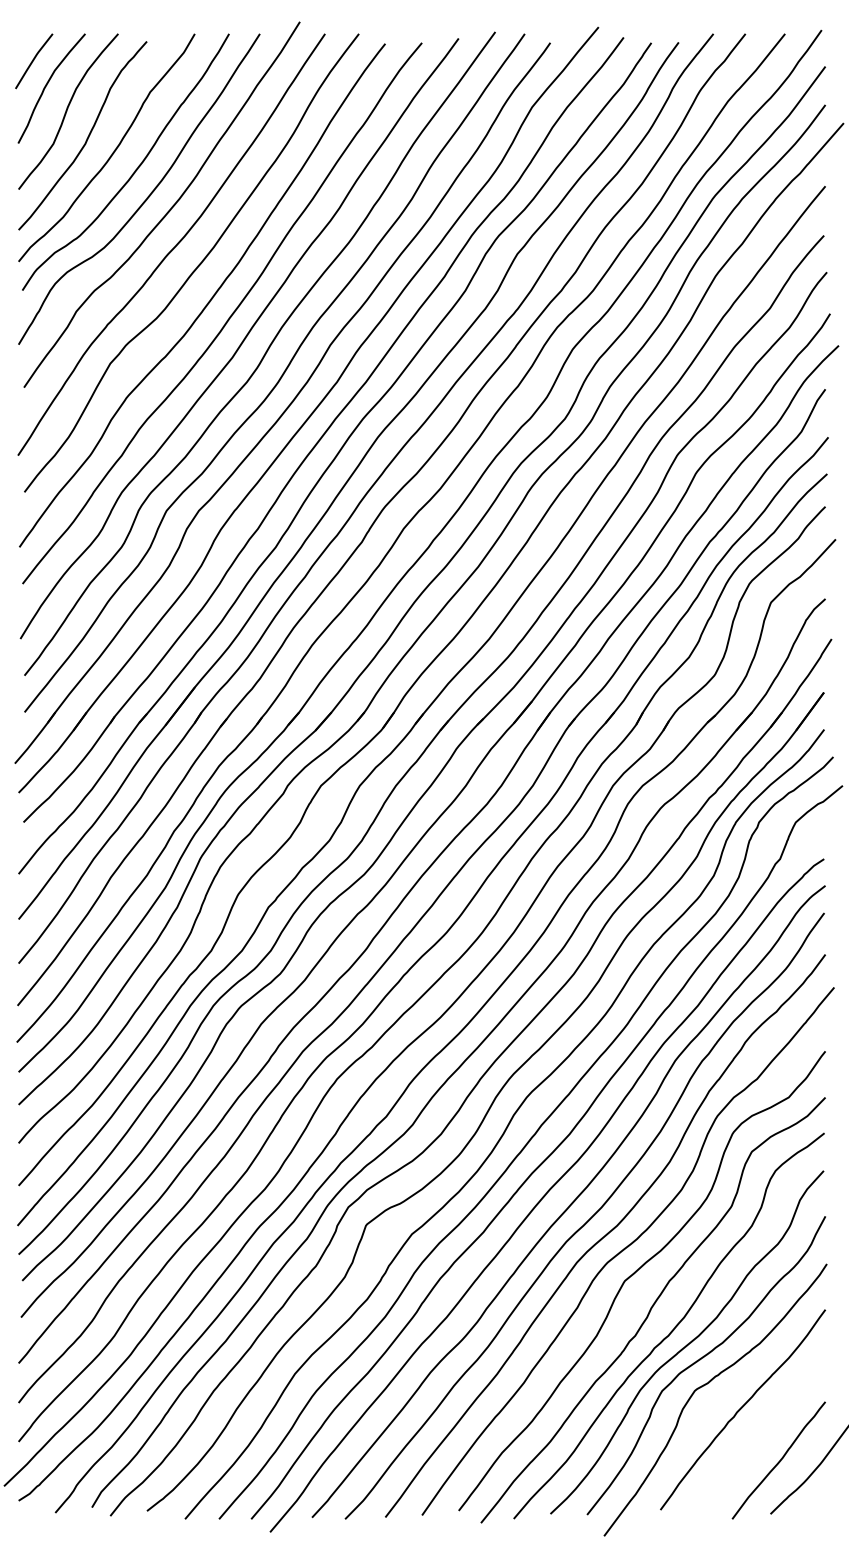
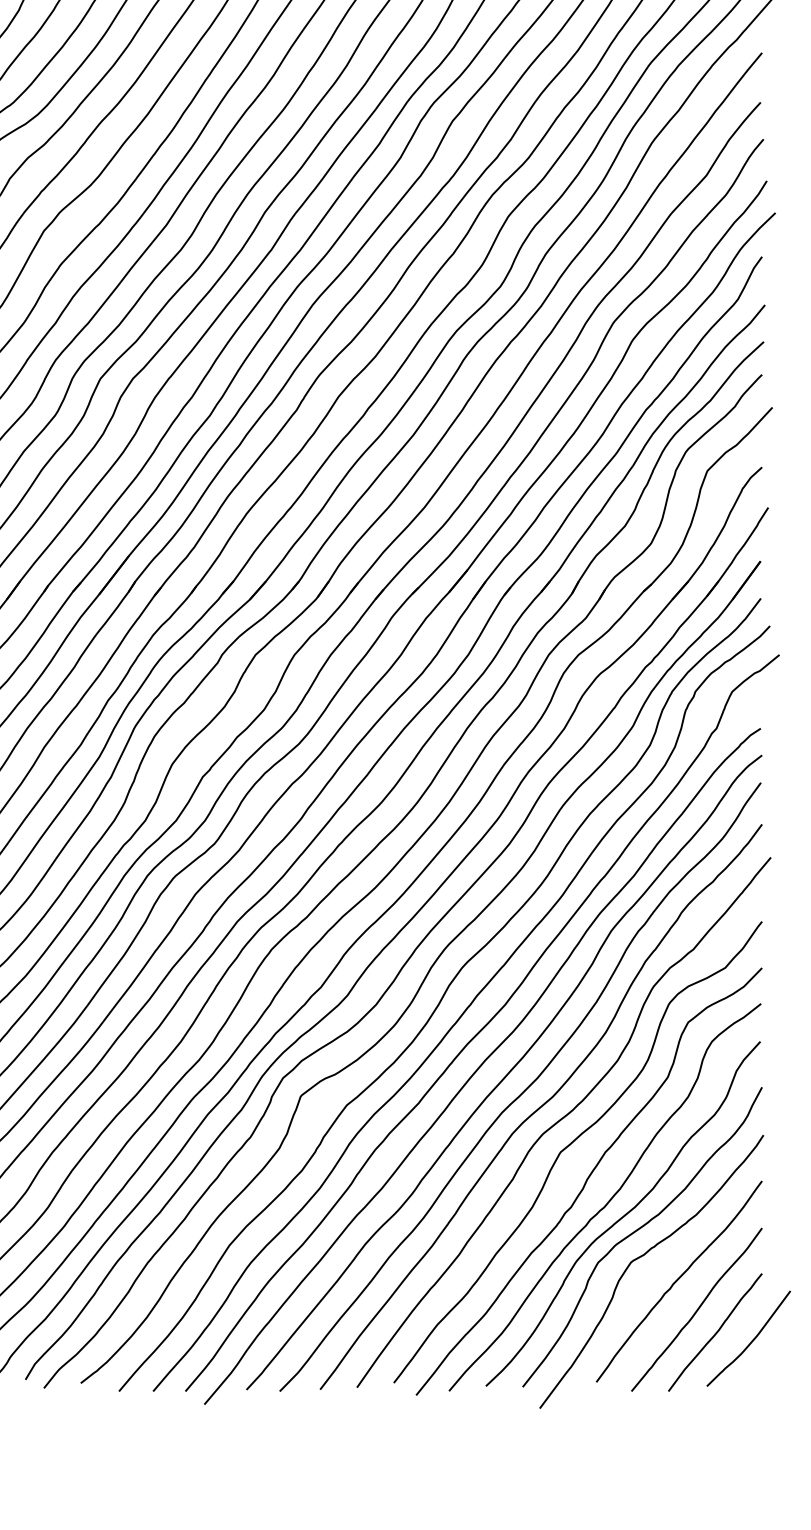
curve: (760, 1437) -> (696, 1309), added

